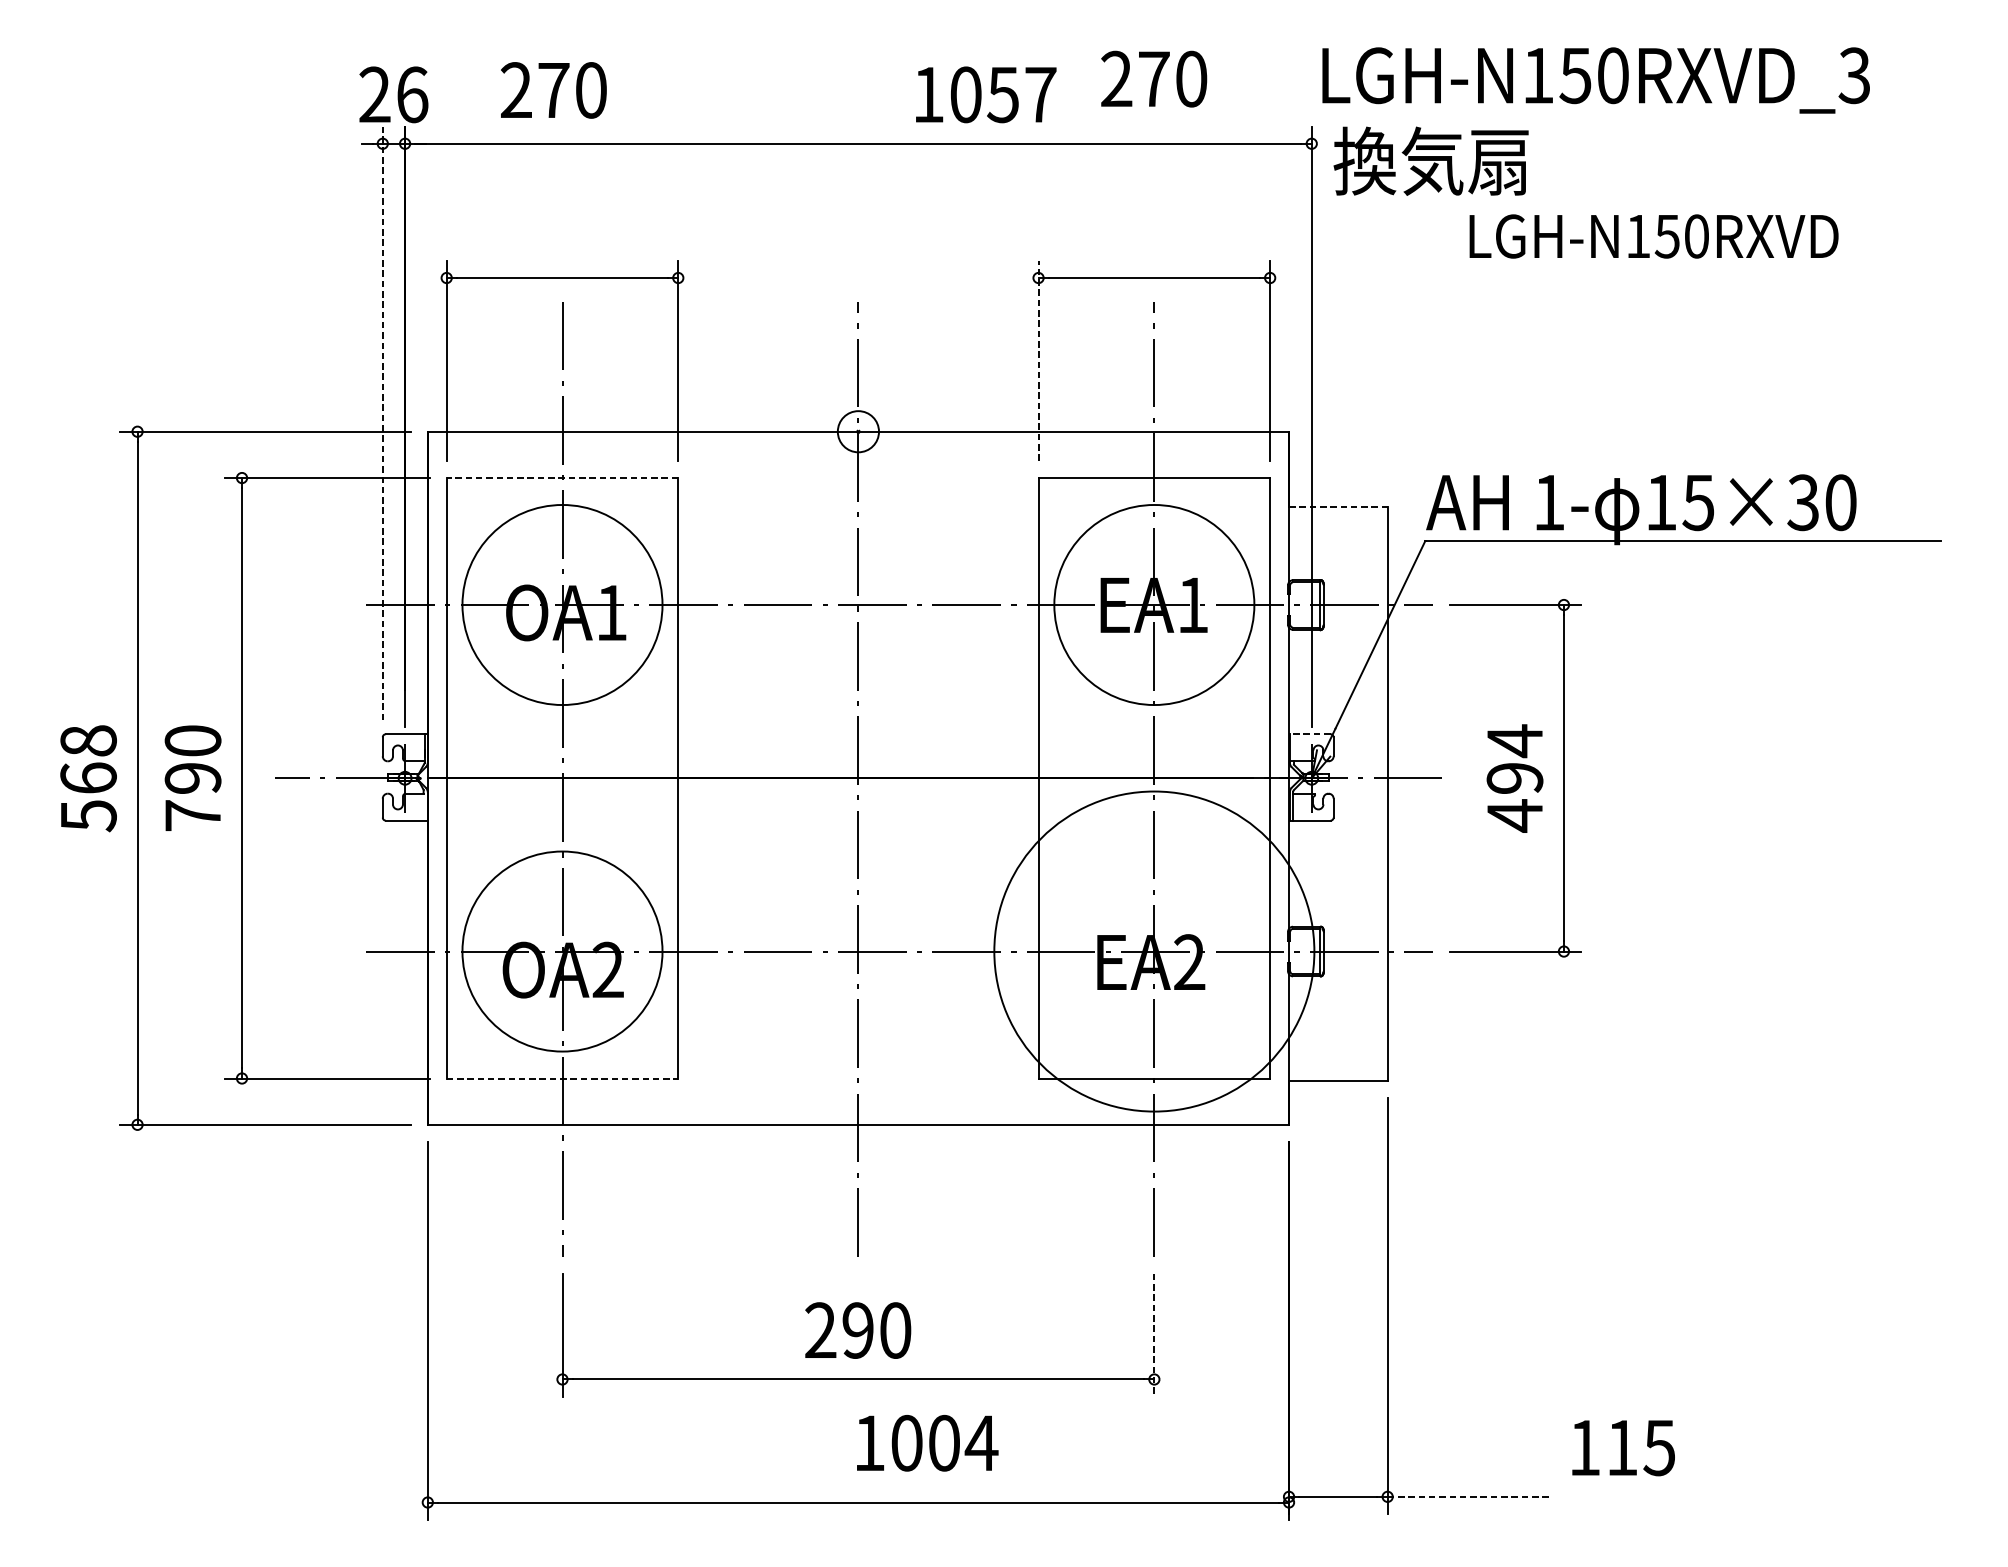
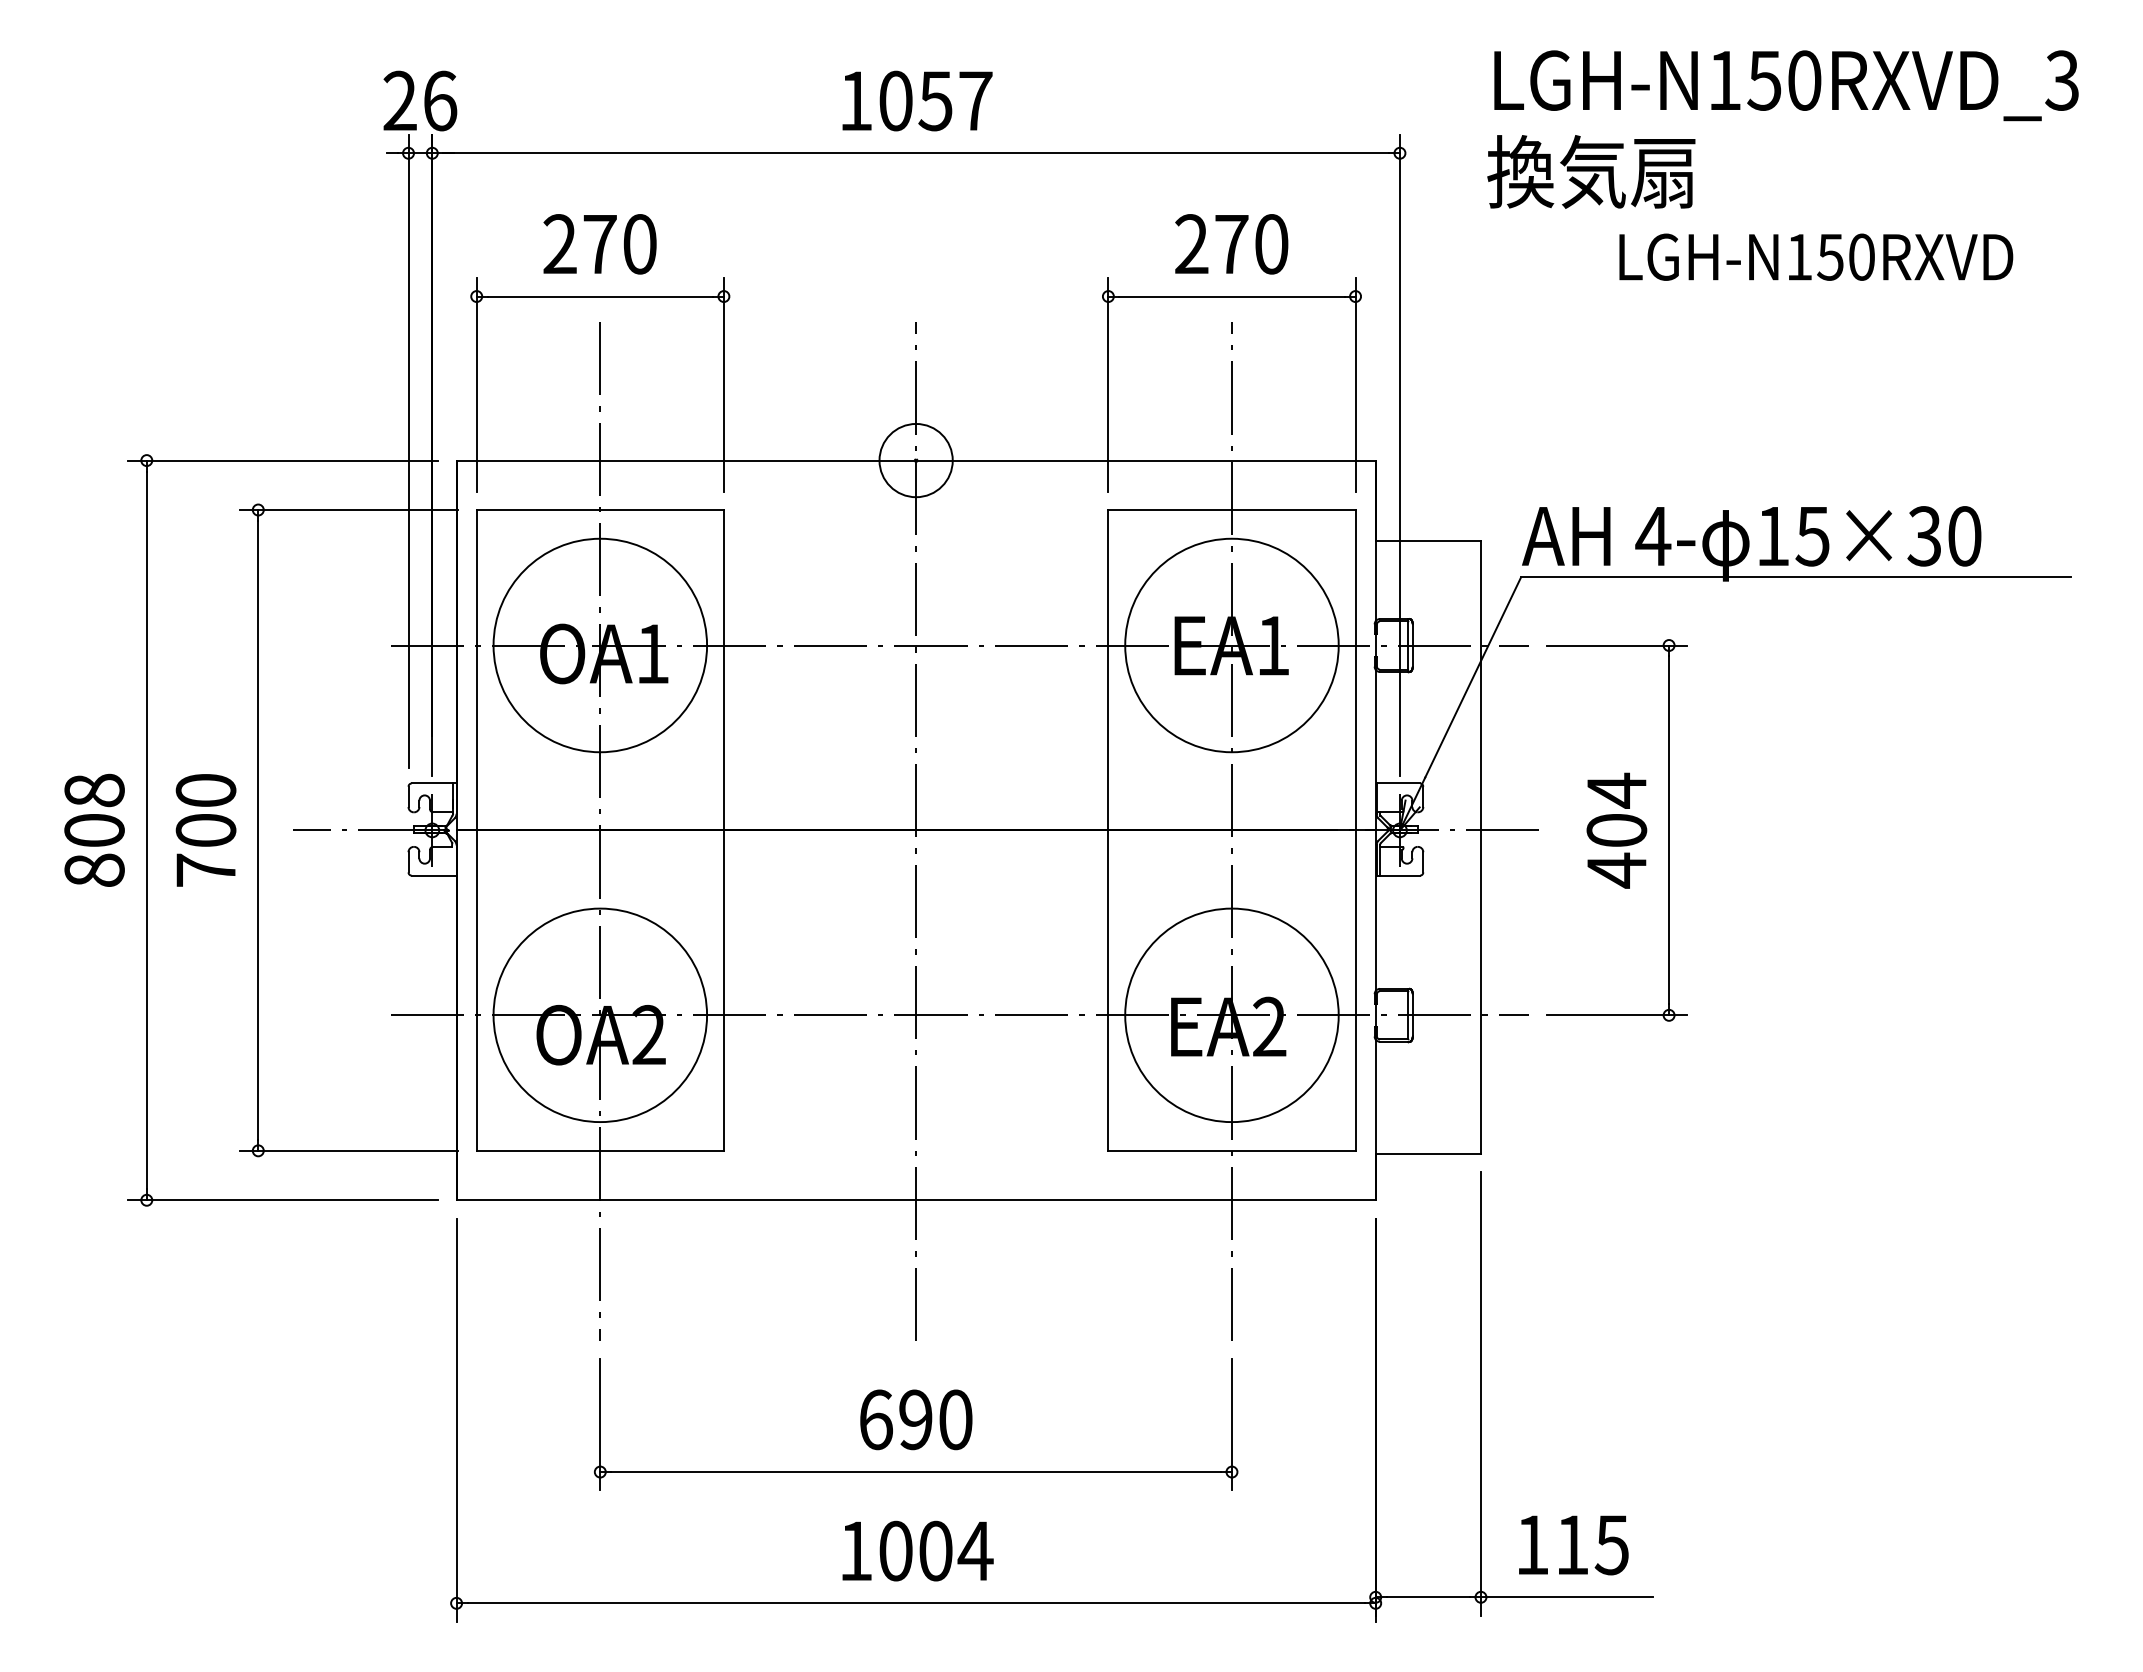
text: (1153, 79) -> (1231, 244), moved
text: (1596, 80) -> (1786, 85), moved
text: (553, 90) -> (599, 244), moved
text: (986, 94) -> (917, 100), moved
text: (1431, 160) -> (1591, 171), moved
text: (1654, 235) -> (1816, 256), moved
line: (1038, 360) -> (1108, 384), dashed -> solid
line: (382, 423) -> (408, 451), dashed -> solid
circle: (857, 431) -> (915, 460), size x1.67
line: (562, 478) -> (600, 510), dashed -> solid
text: (1549, 502) -> (1653, 536), 1- -> 4-
line: (1338, 507) -> (1428, 541), dashed -> solid
line: (1310, 734) -> (1398, 783), dashed -> solid
text: (192, 778) -> (205, 830), 790 -> 700
text: (1514, 778) -> (1616, 830), 494 -> 404
text: (88, 797) -> (94, 850), 568 -> 808
circle: (1153, 951) -> (1231, 1015), size x0.62
line: (562, 1078) -> (600, 1150), dashed -> solid
text: (820, 1330) -> (875, 1419), 290 -> 690
line: (1153, 1334) -> (1231, 1424), dashed -> solid
text: (927, 1442) -> (917, 1550), moved
text: (1623, 1448) -> (1573, 1545), moved
line: (1468, 1497) -> (1567, 1597), dashed -> solid

